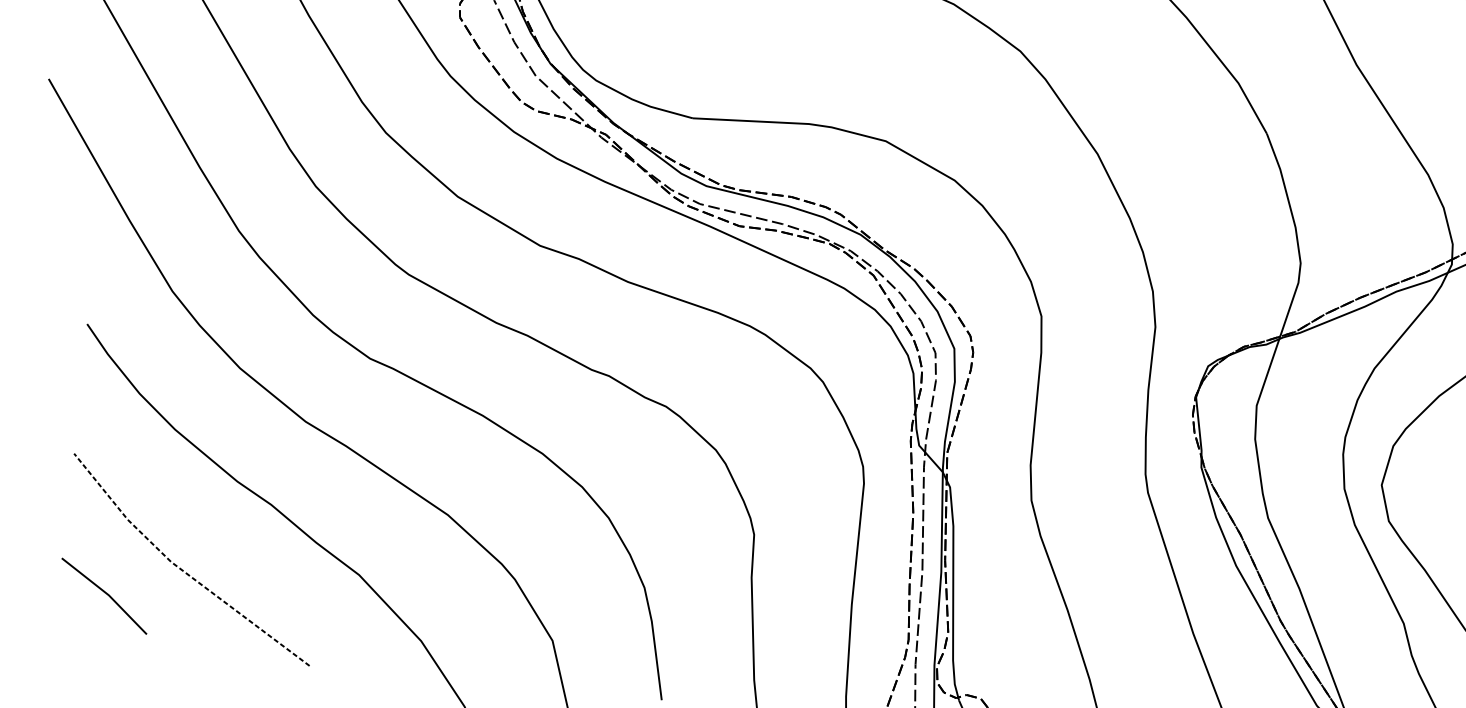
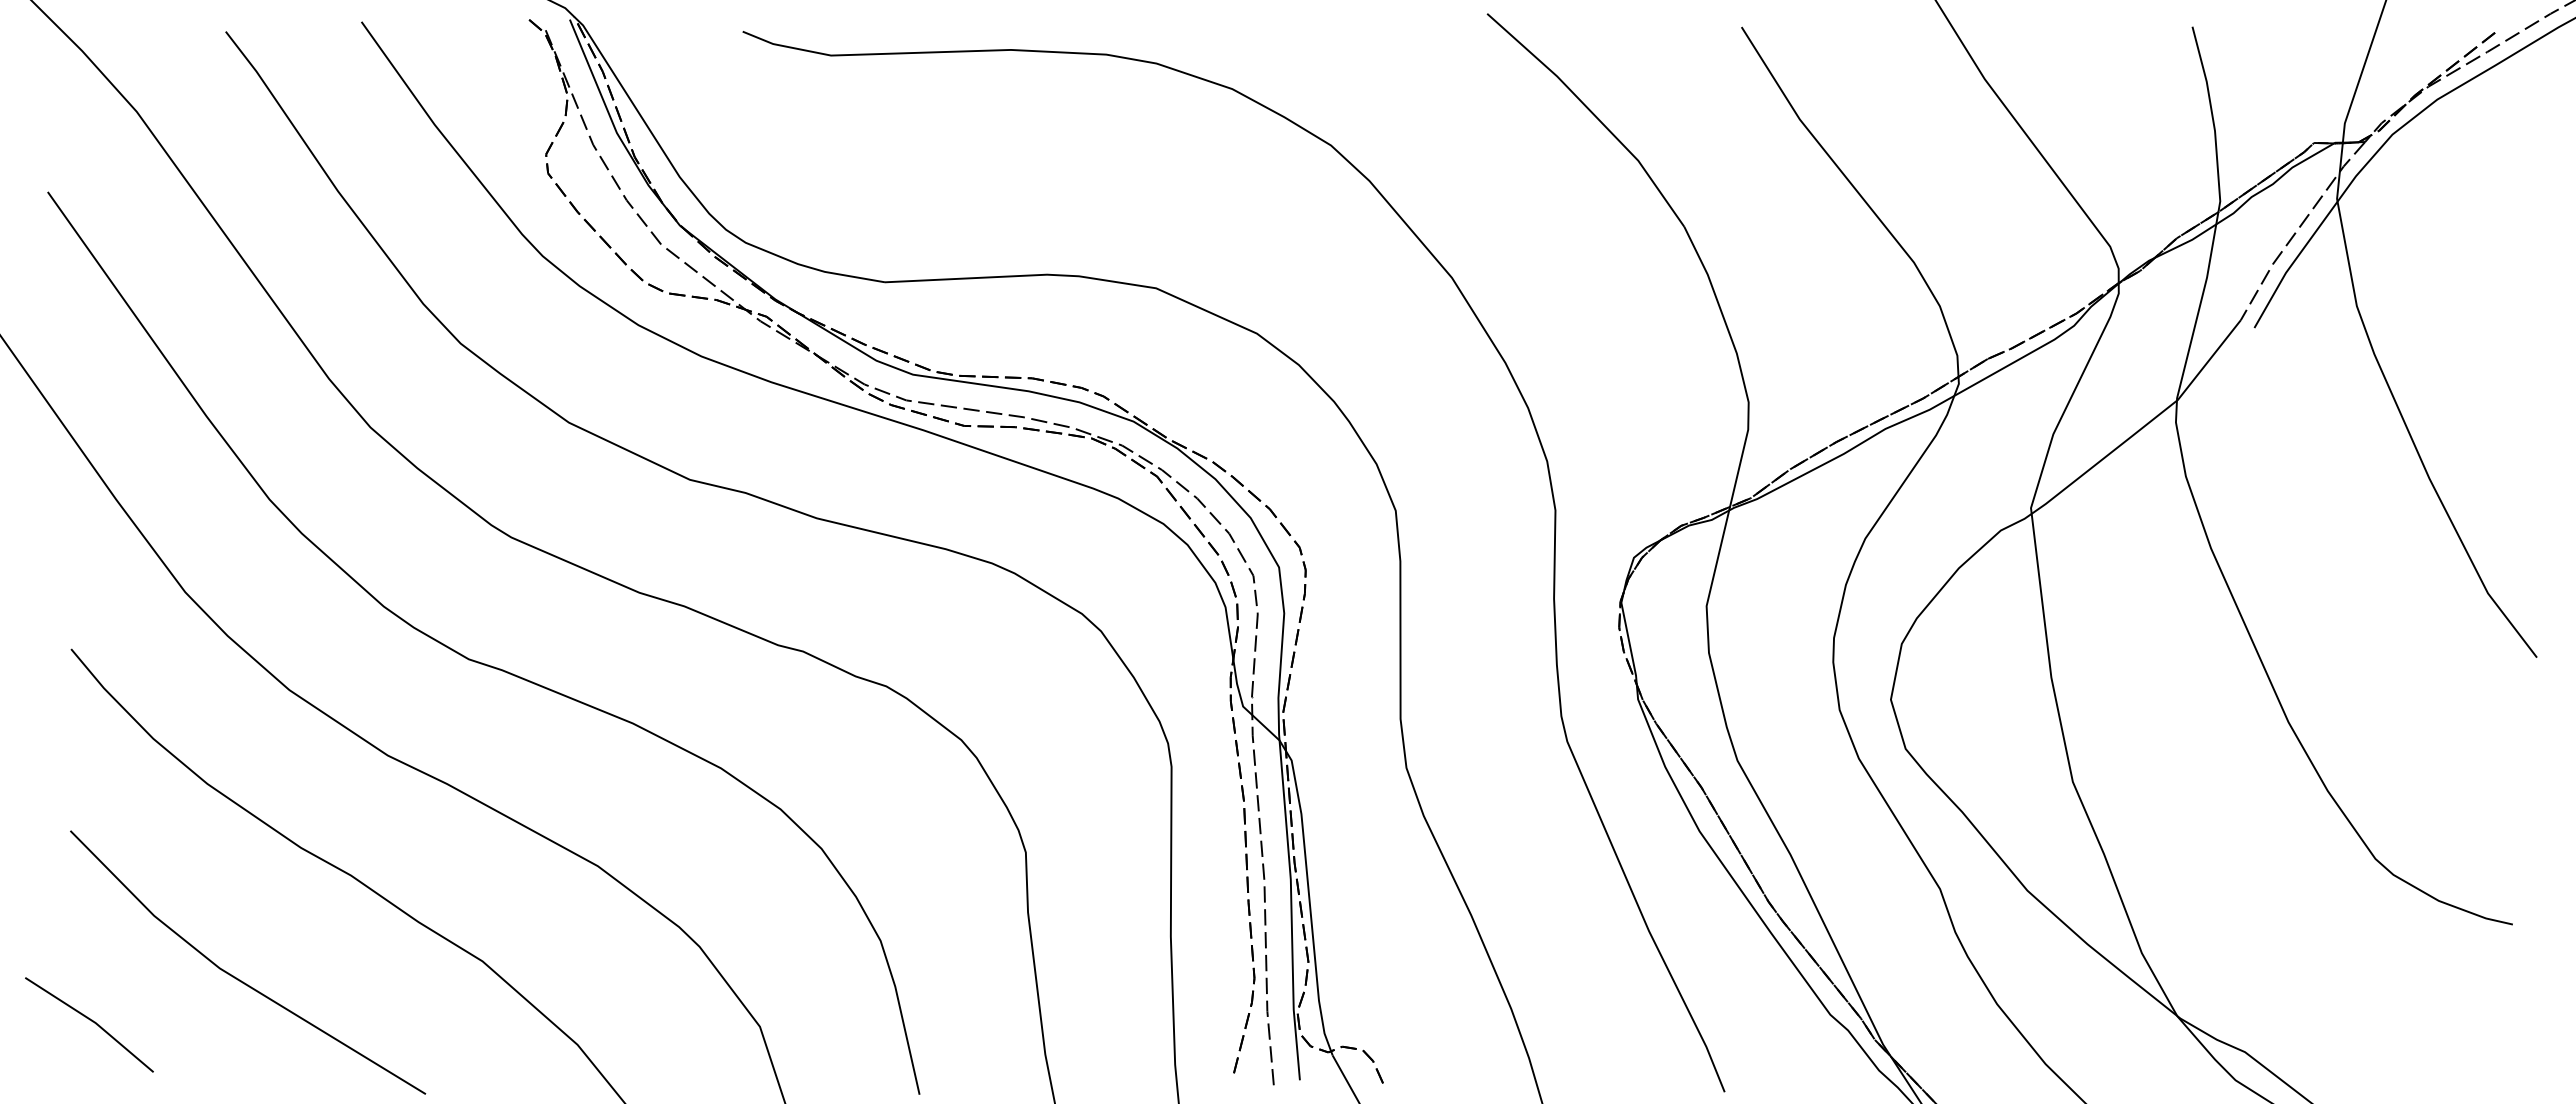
line: (181, 569) -> (234, 977), dashed -> solid
line: (106, 593) -> (91, 1021), moved

